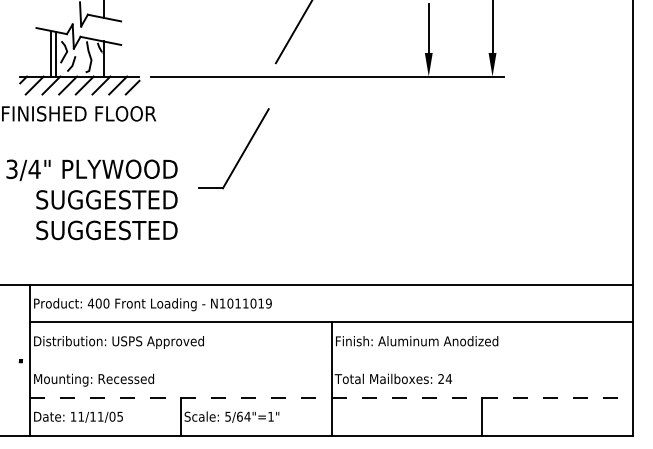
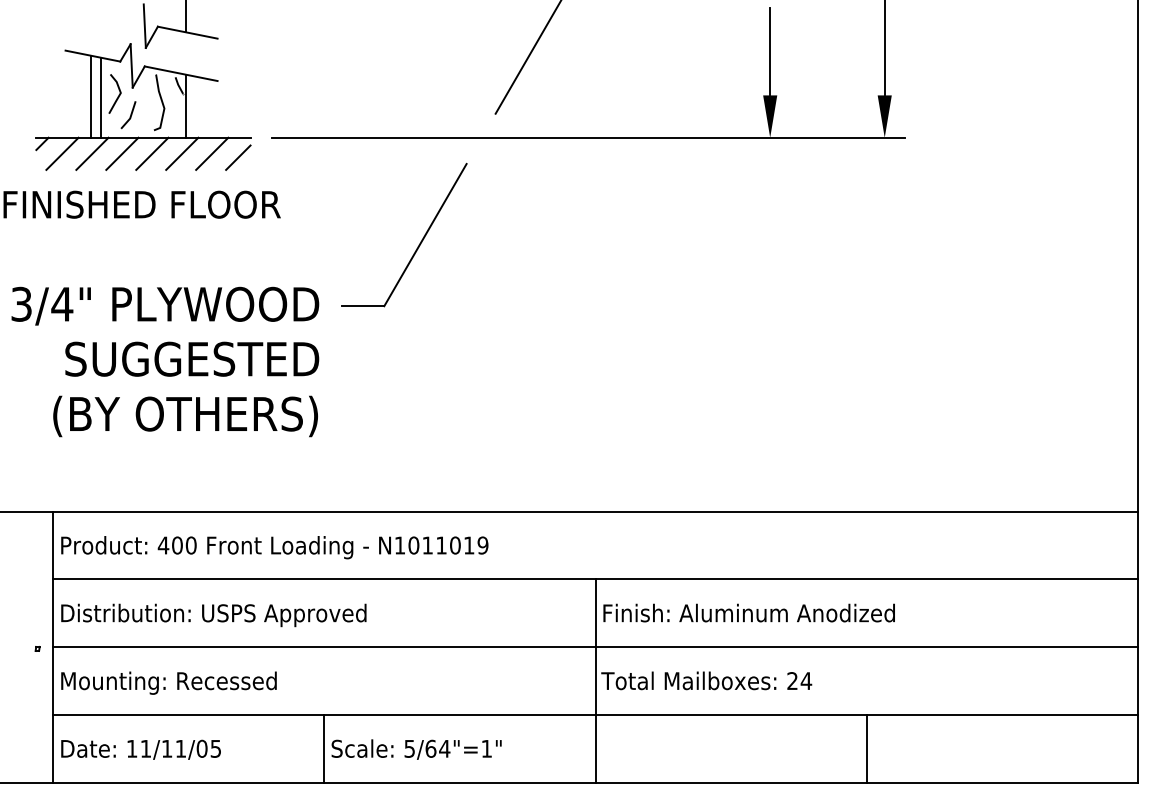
part: (242, 152) -> (419, 241), moved
text: (103, 231) -> (185, 416), SUGGESTED -> (BY OTHERS)
line: (331, 360) -> (595, 647), added
line: (331, 397) -> (595, 714), dashed -> solid

